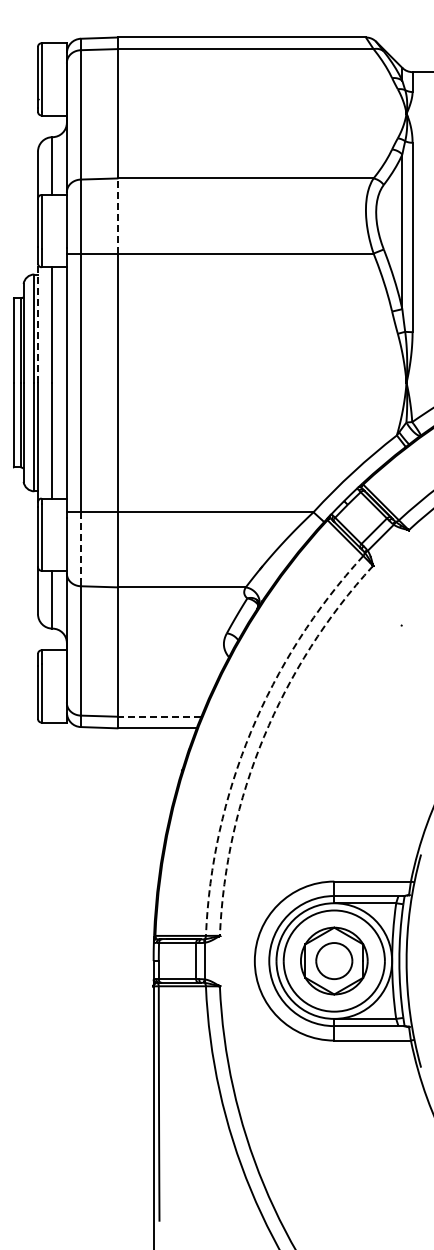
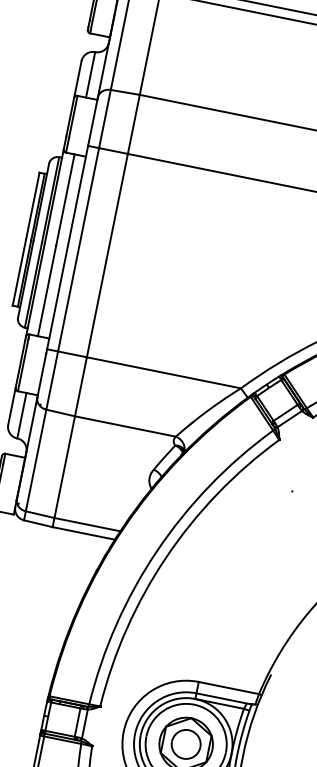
line: (117, 216) -> (133, 124), dashed -> solid
line: (38, 323) -> (54, 196), dashed -> solid
line: (80, 549) -> (51, 380), dashed -> solid
line: (159, 716) -> (87, 524), dashed -> solid
arc: (250, 731) -> (156, 550), dashed -> solid
arc: (263, 737) -> (165, 557), dashed -> solid

